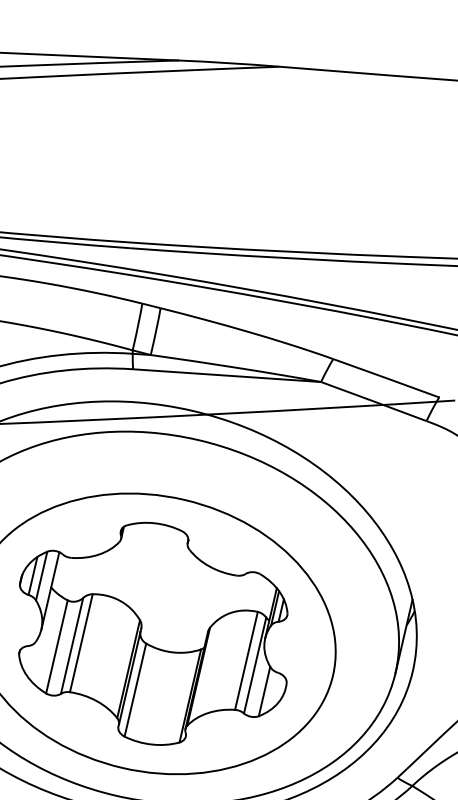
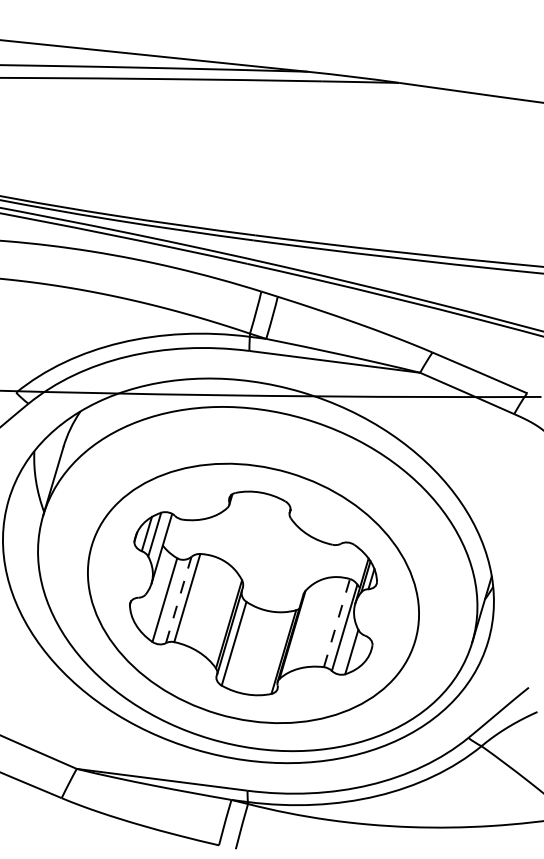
line: (71, 646) -> (178, 600), solid -> dashed
line: (245, 661) -> (336, 623), solid -> dashed

